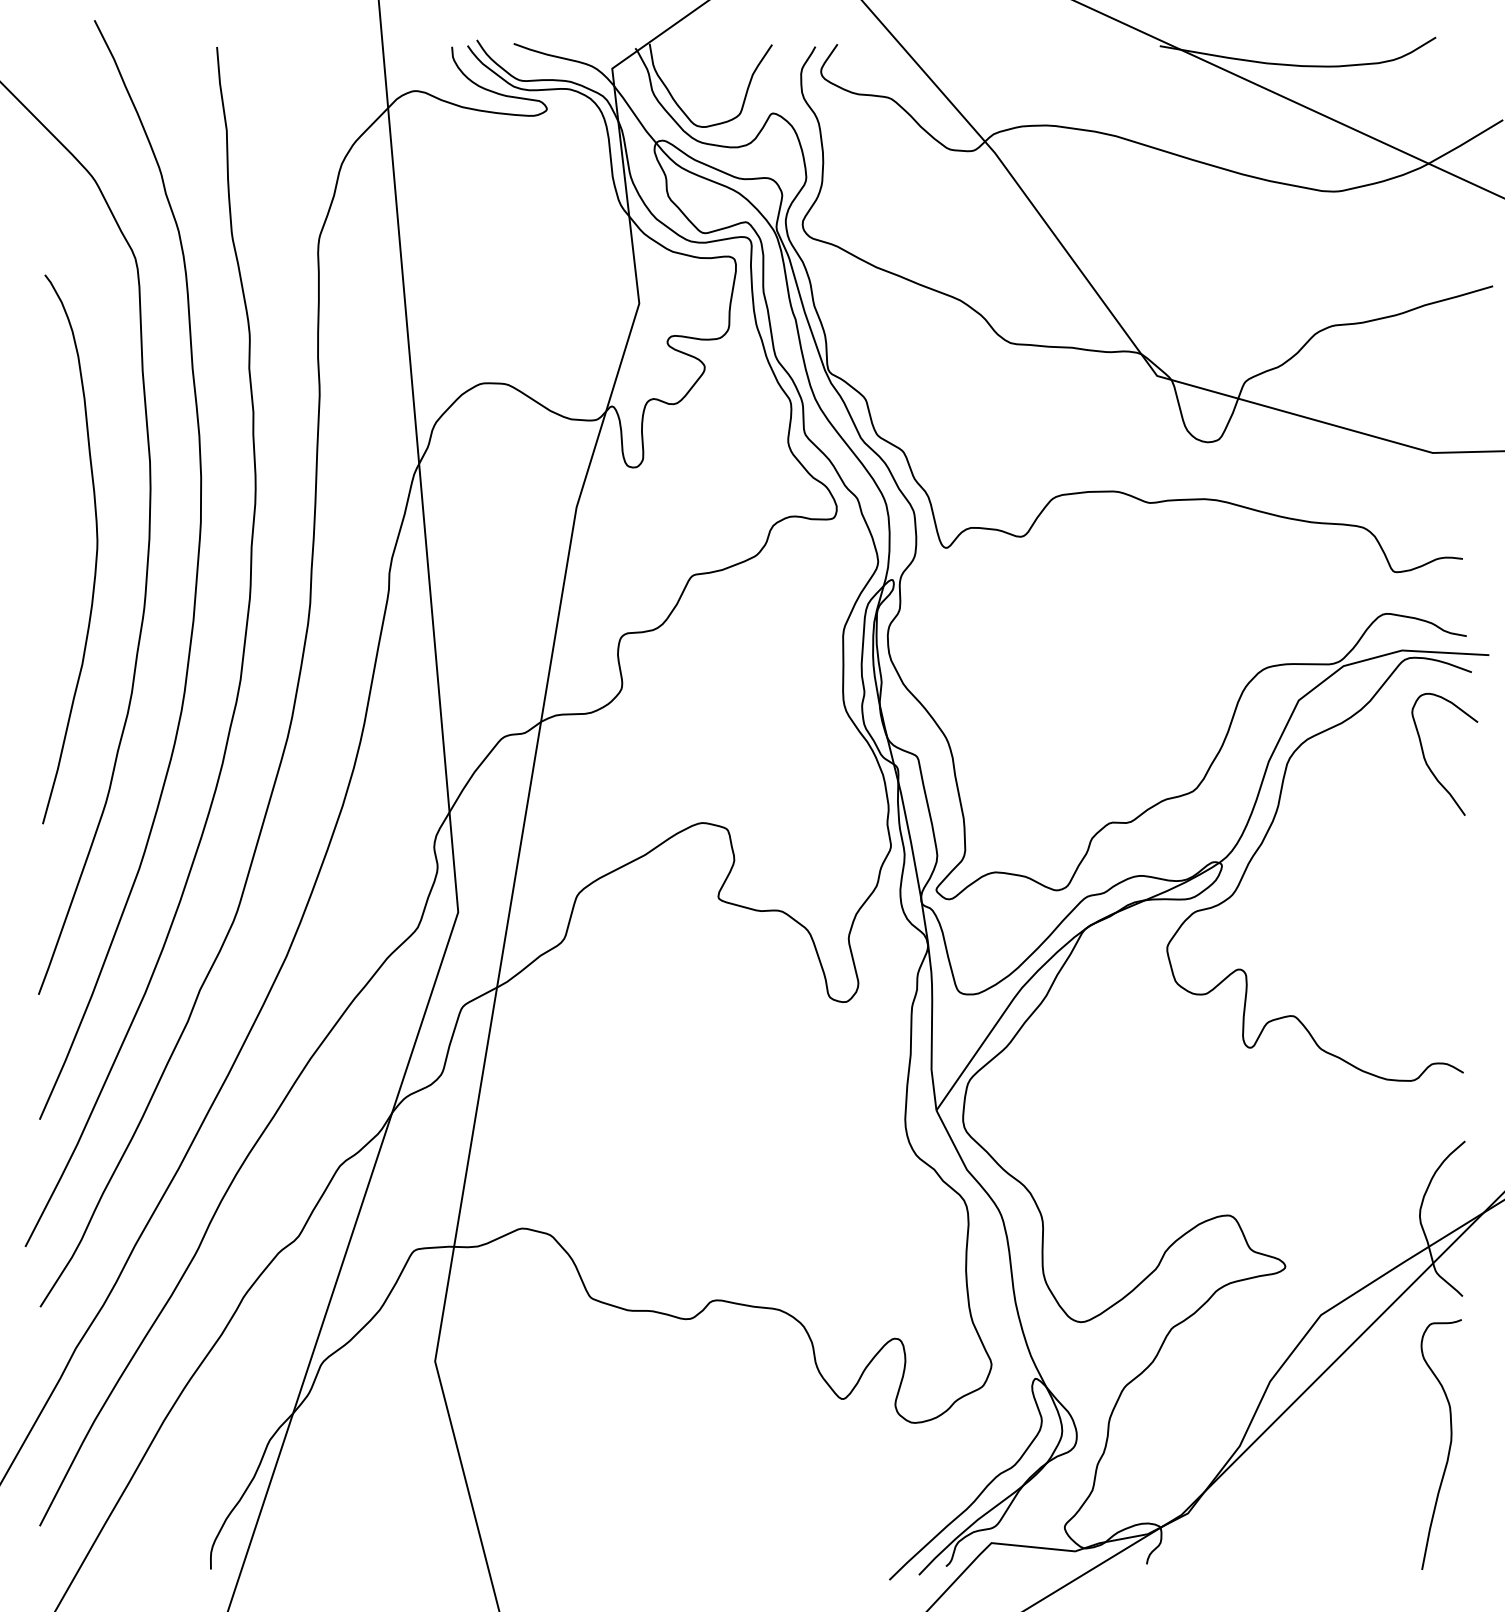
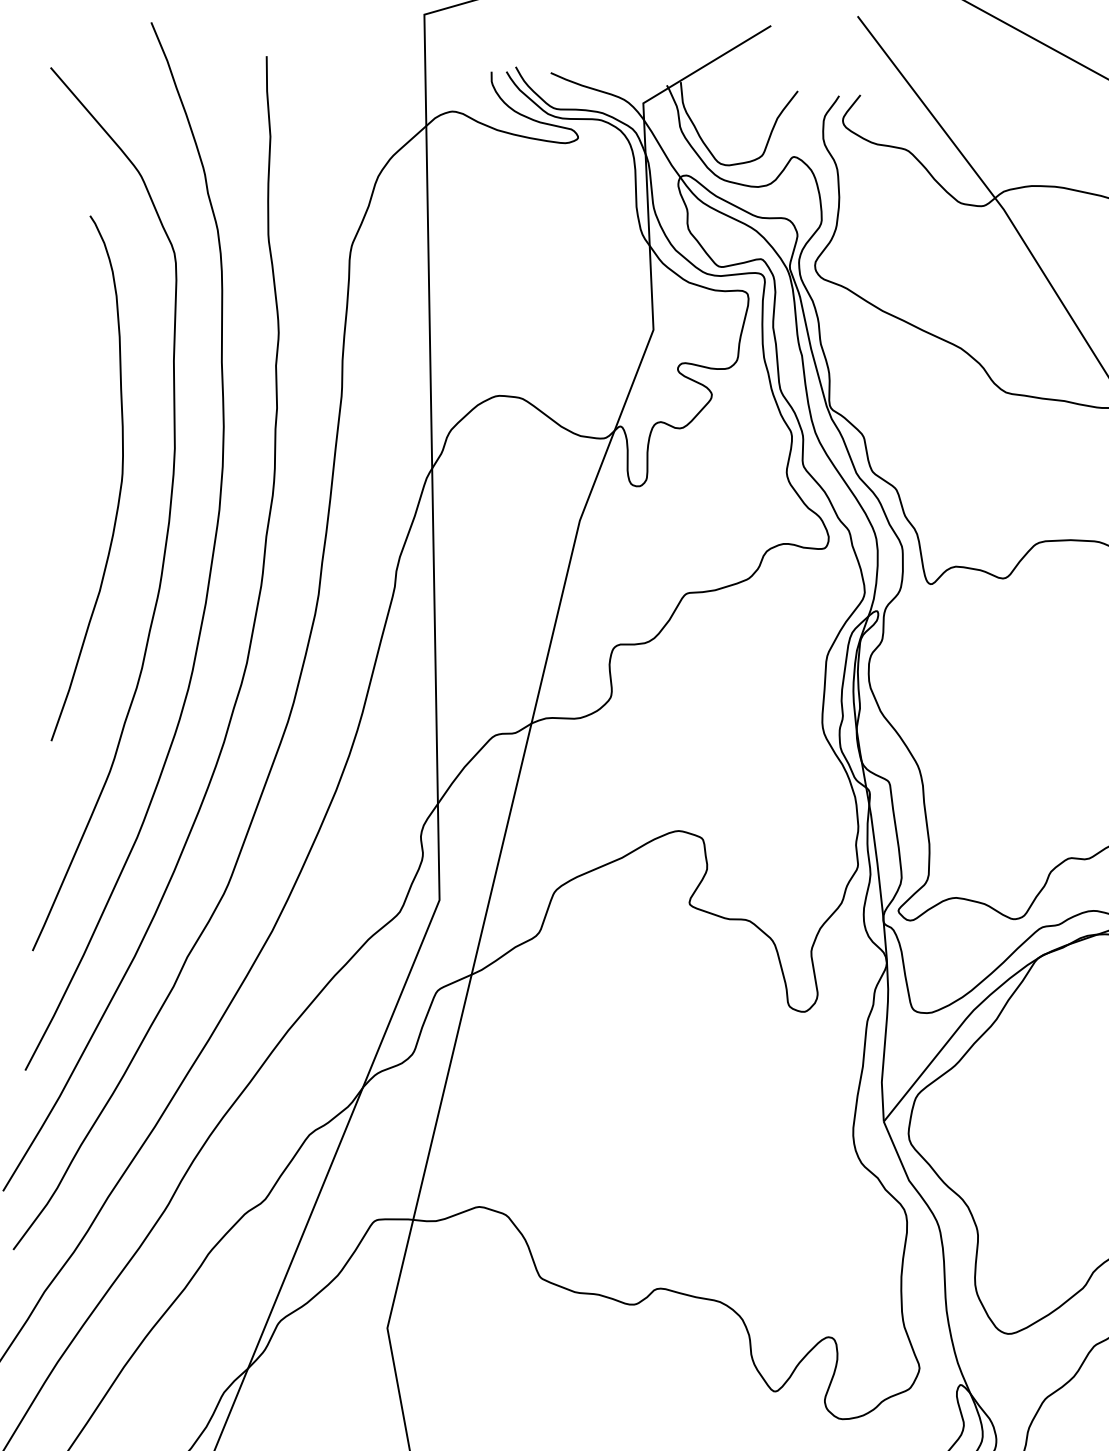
curve: (95, 555) -> (119, 487), moved

